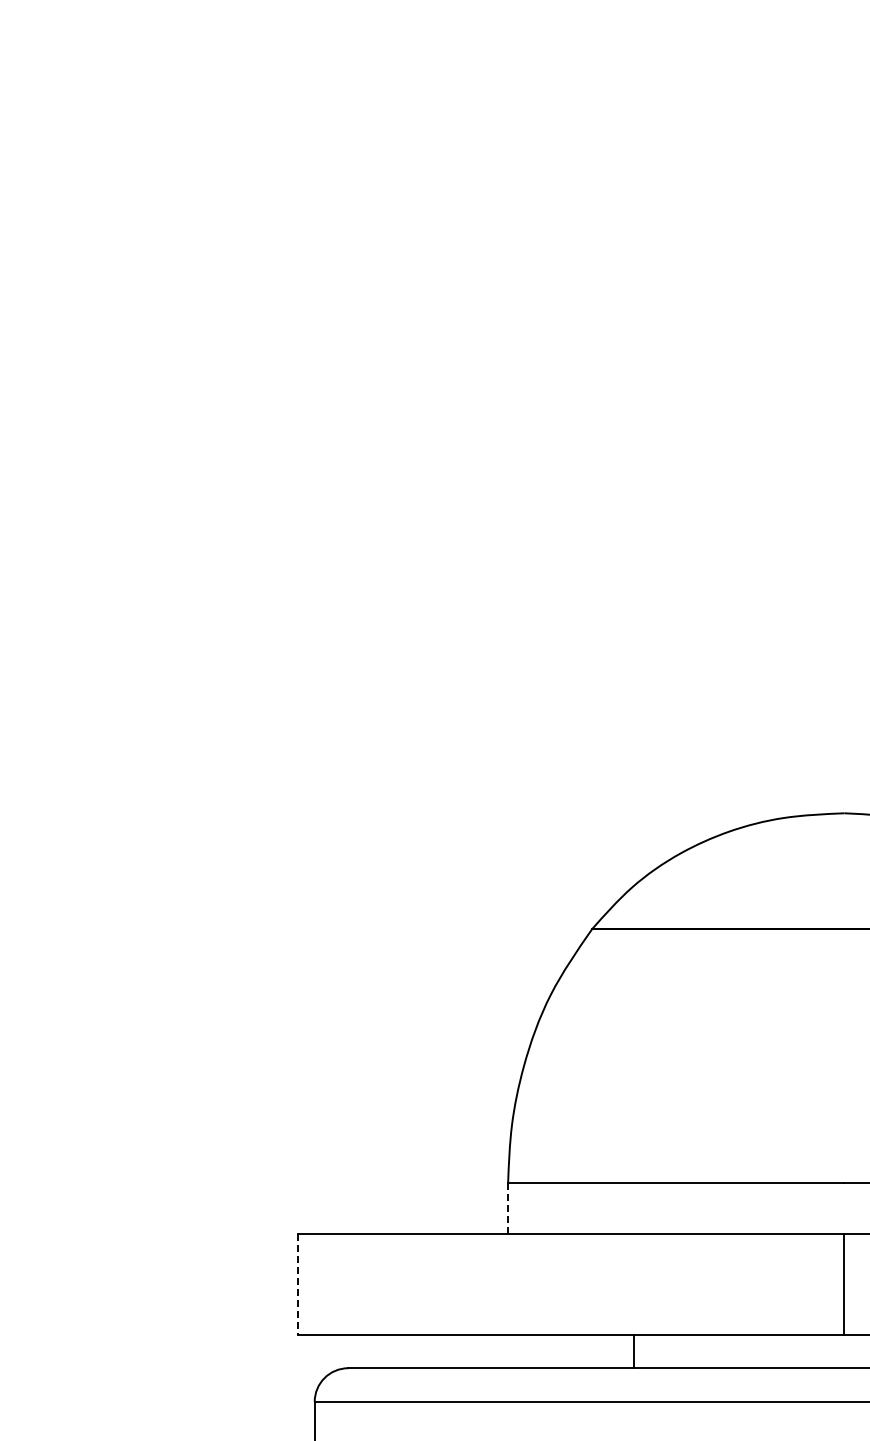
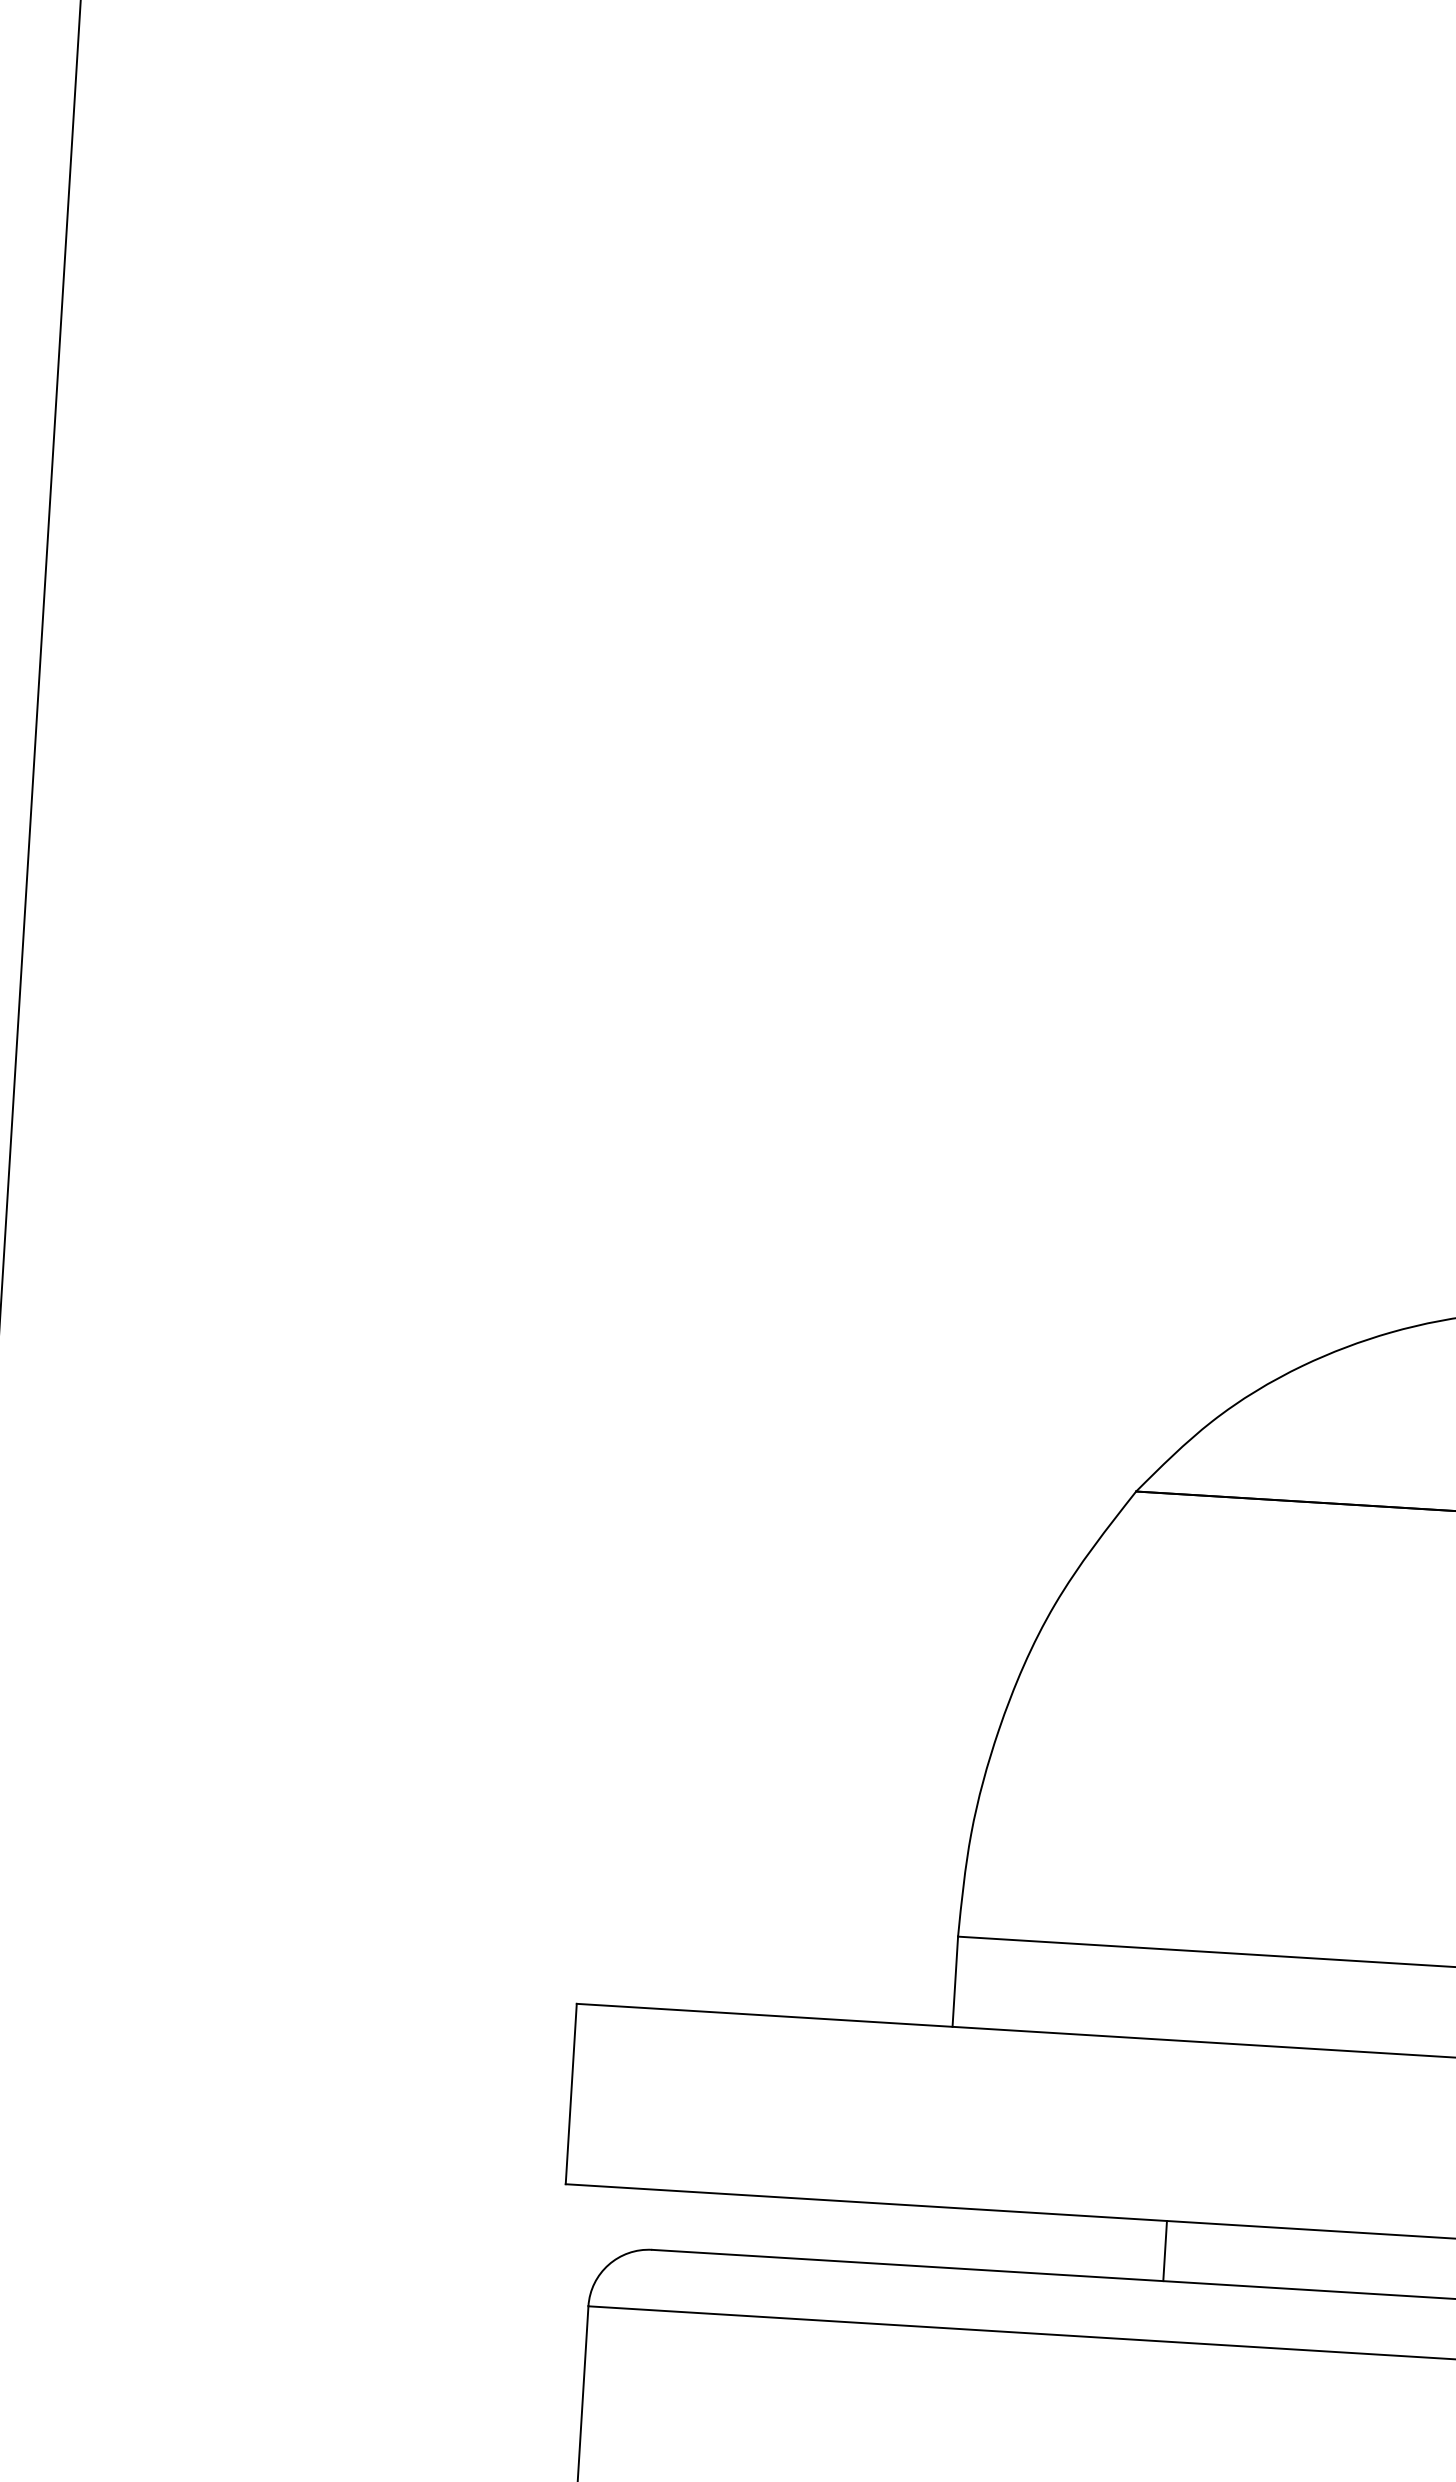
line: (508, 1208) -> (956, 1981), dashed -> solid
line: (297, 1284) -> (570, 2094), dashed -> solid

